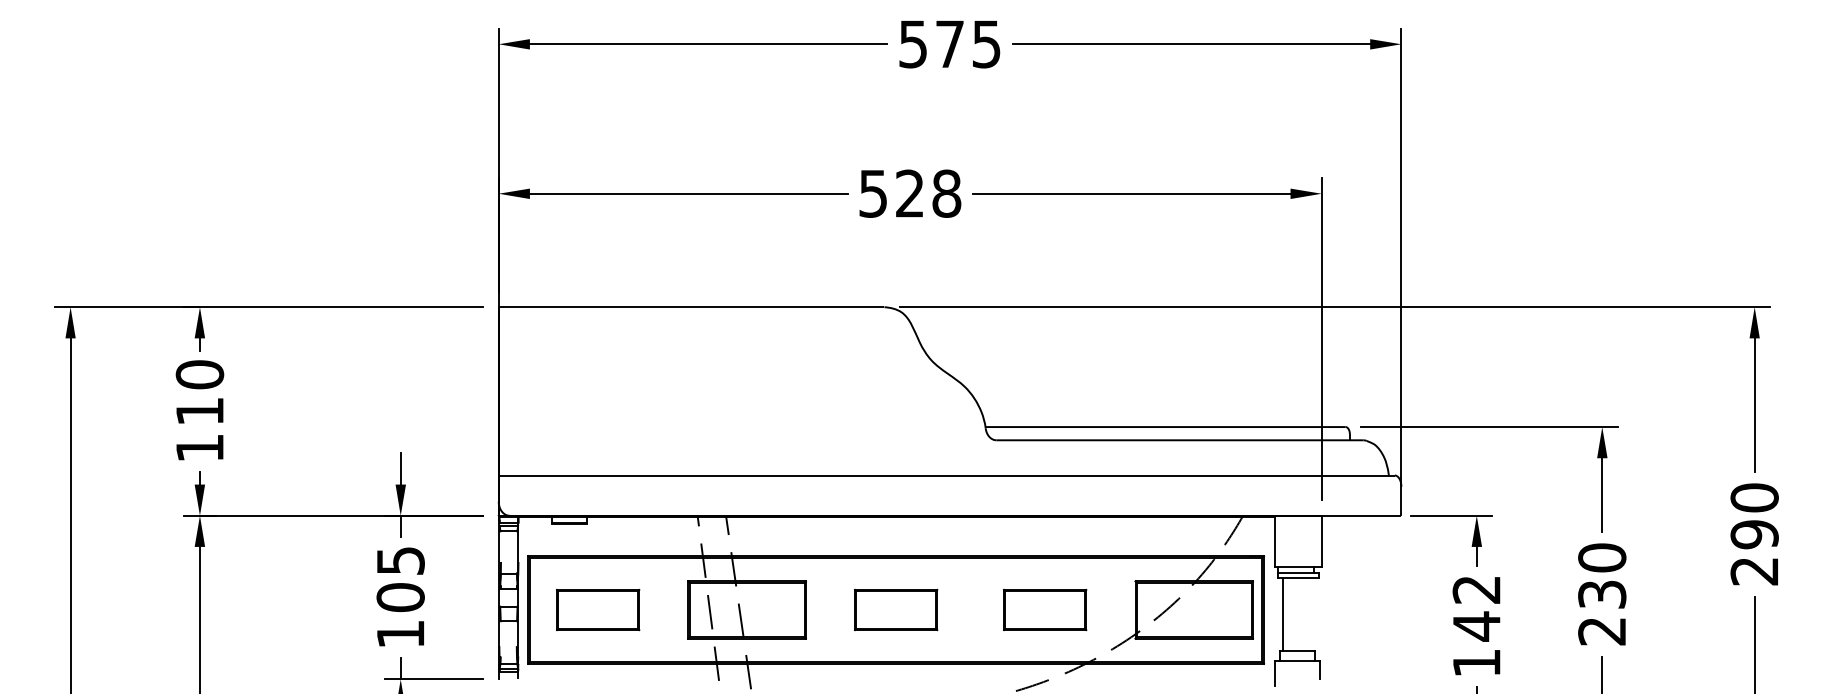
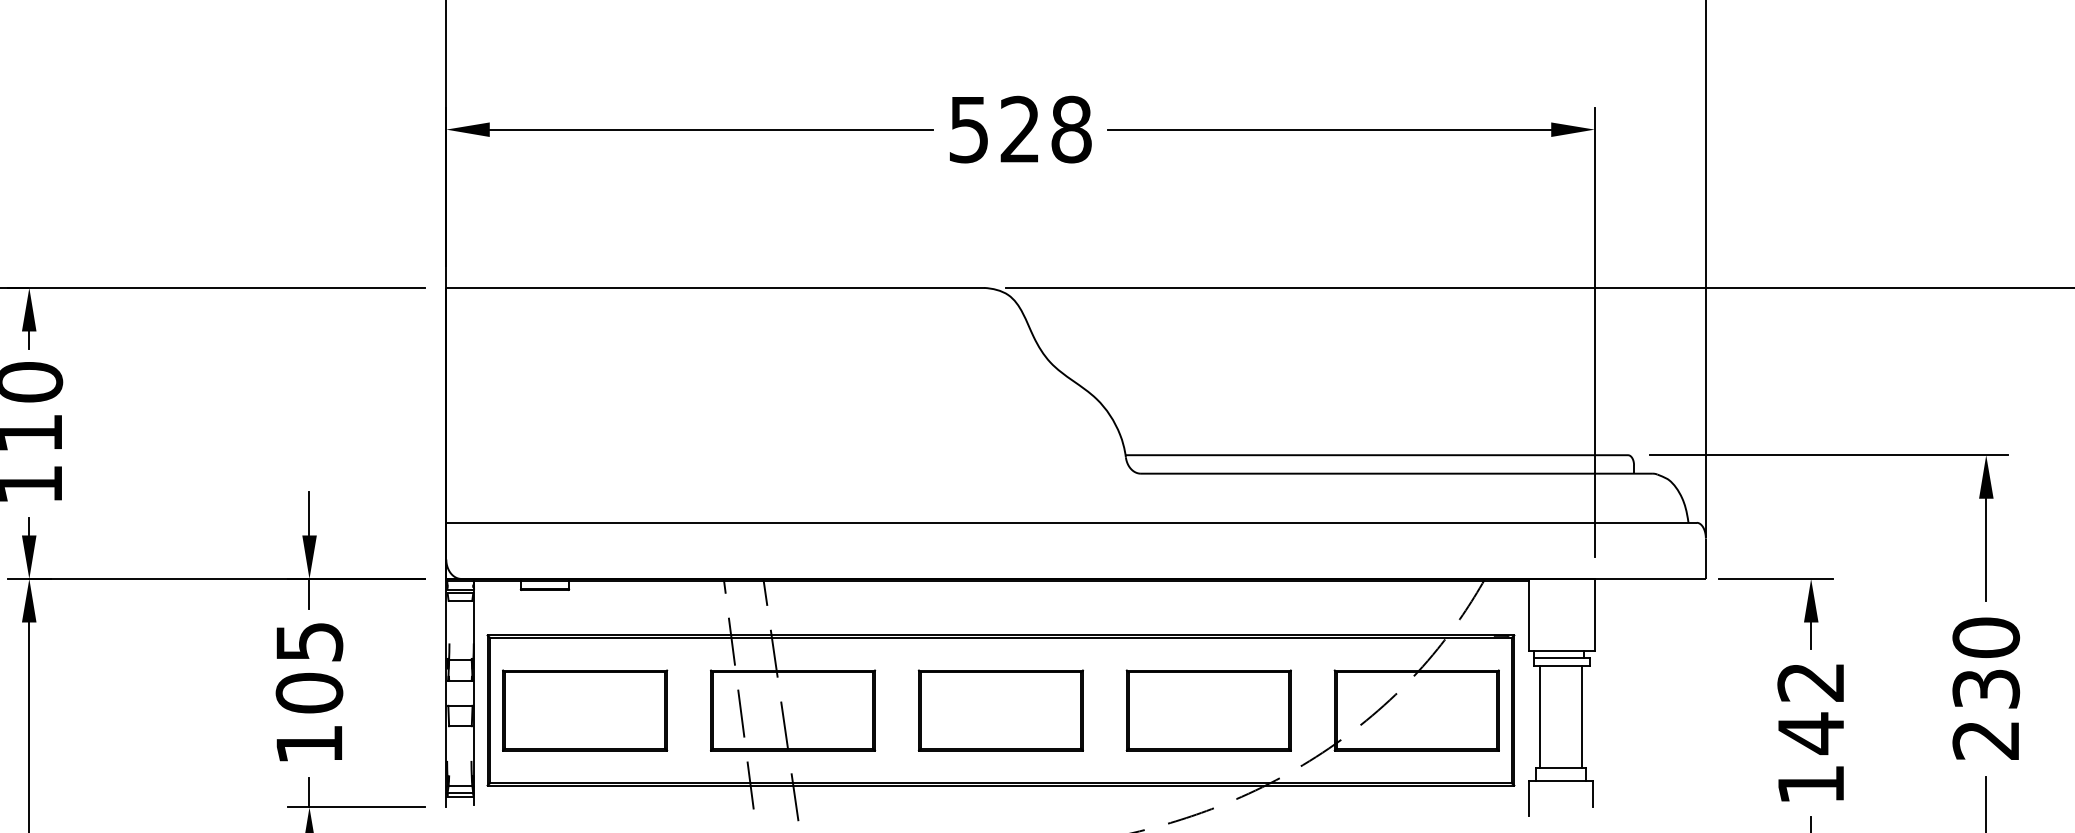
part: (597, 609) -> (584, 709), size x1.43
part: (895, 609) -> (999, 709), size x1.43
part: (1044, 609) -> (1207, 709), size x1.43
line: (1312, 614) -> (1581, 716), added

